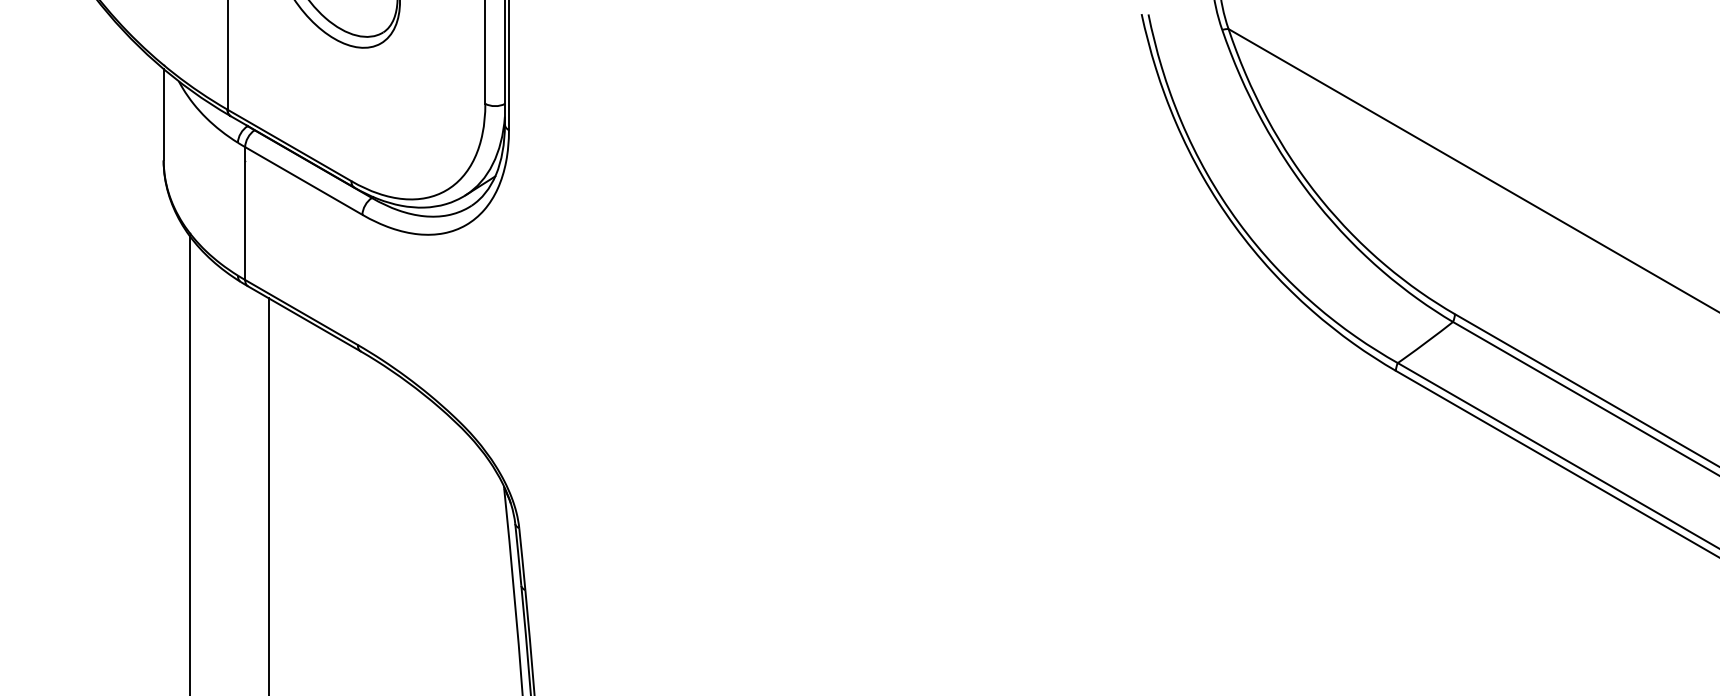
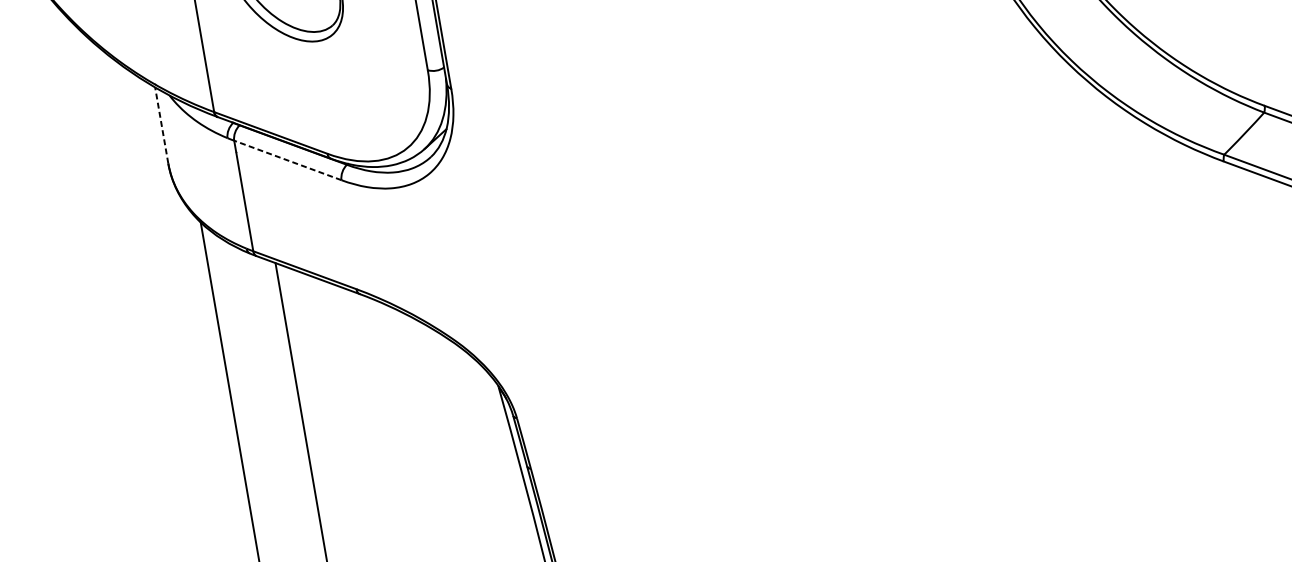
line: (163, 114) -> (161, 125), solid -> dashed
line: (303, 180) -> (287, 160), solid -> dashed

